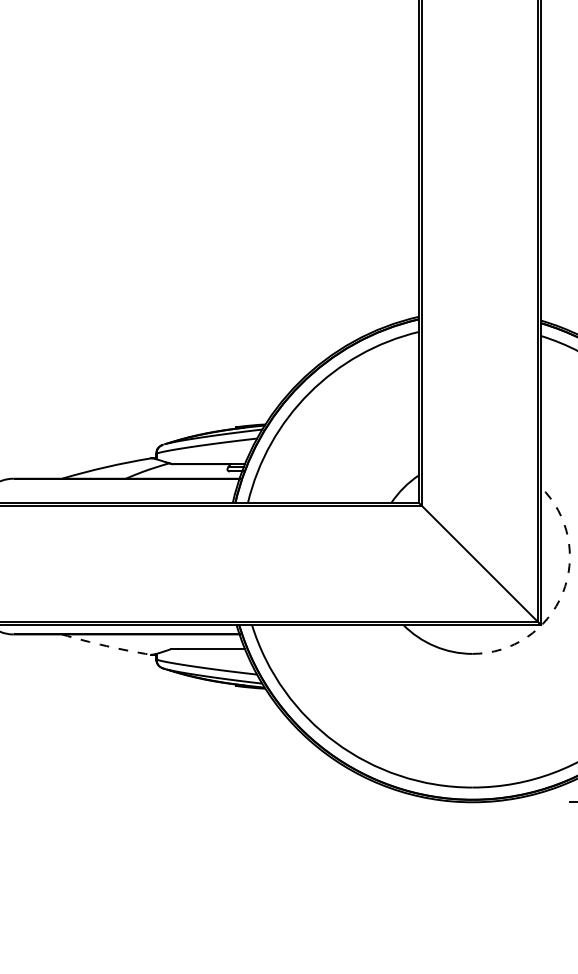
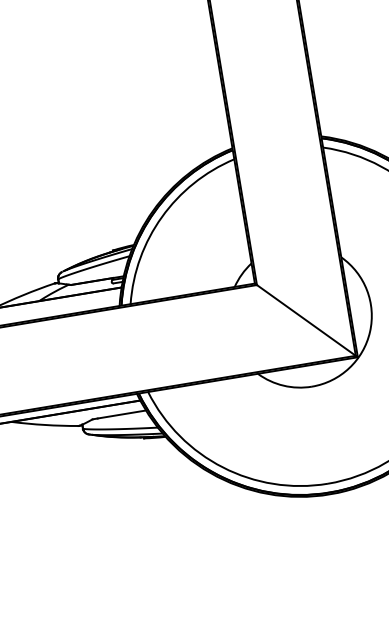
arc: (562, 593) -> (369, 332), dashed -> solid
arc: (106, 646) -> (45, 425), dashed -> solid

